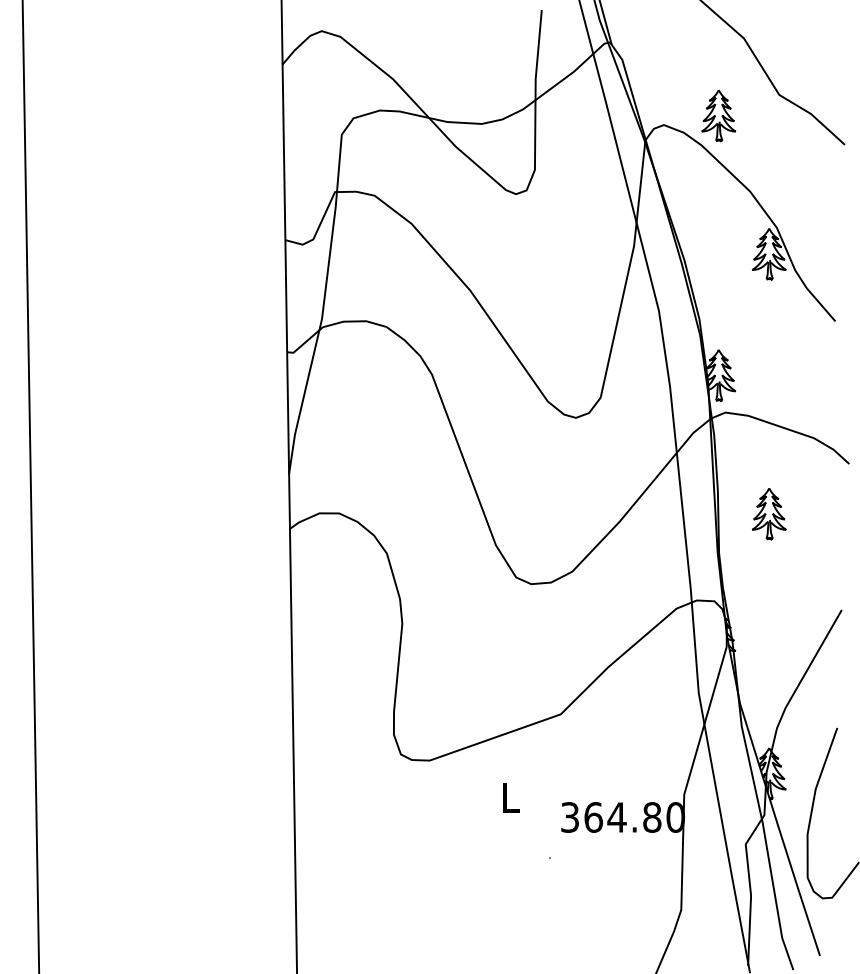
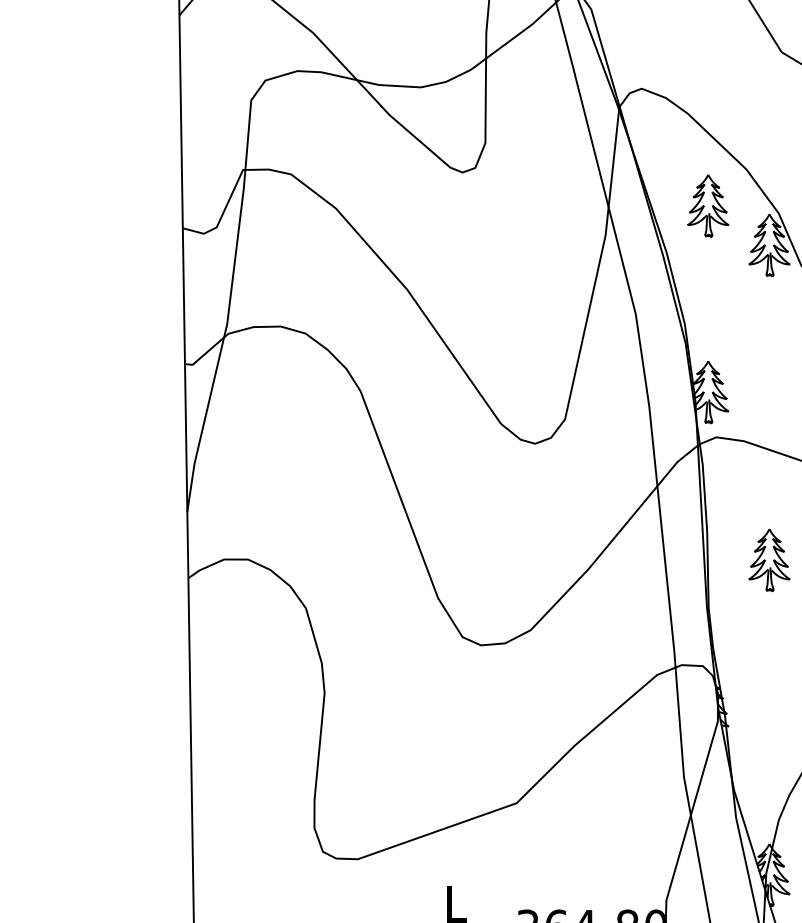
part: (718, 115) -> (707, 205), moved

